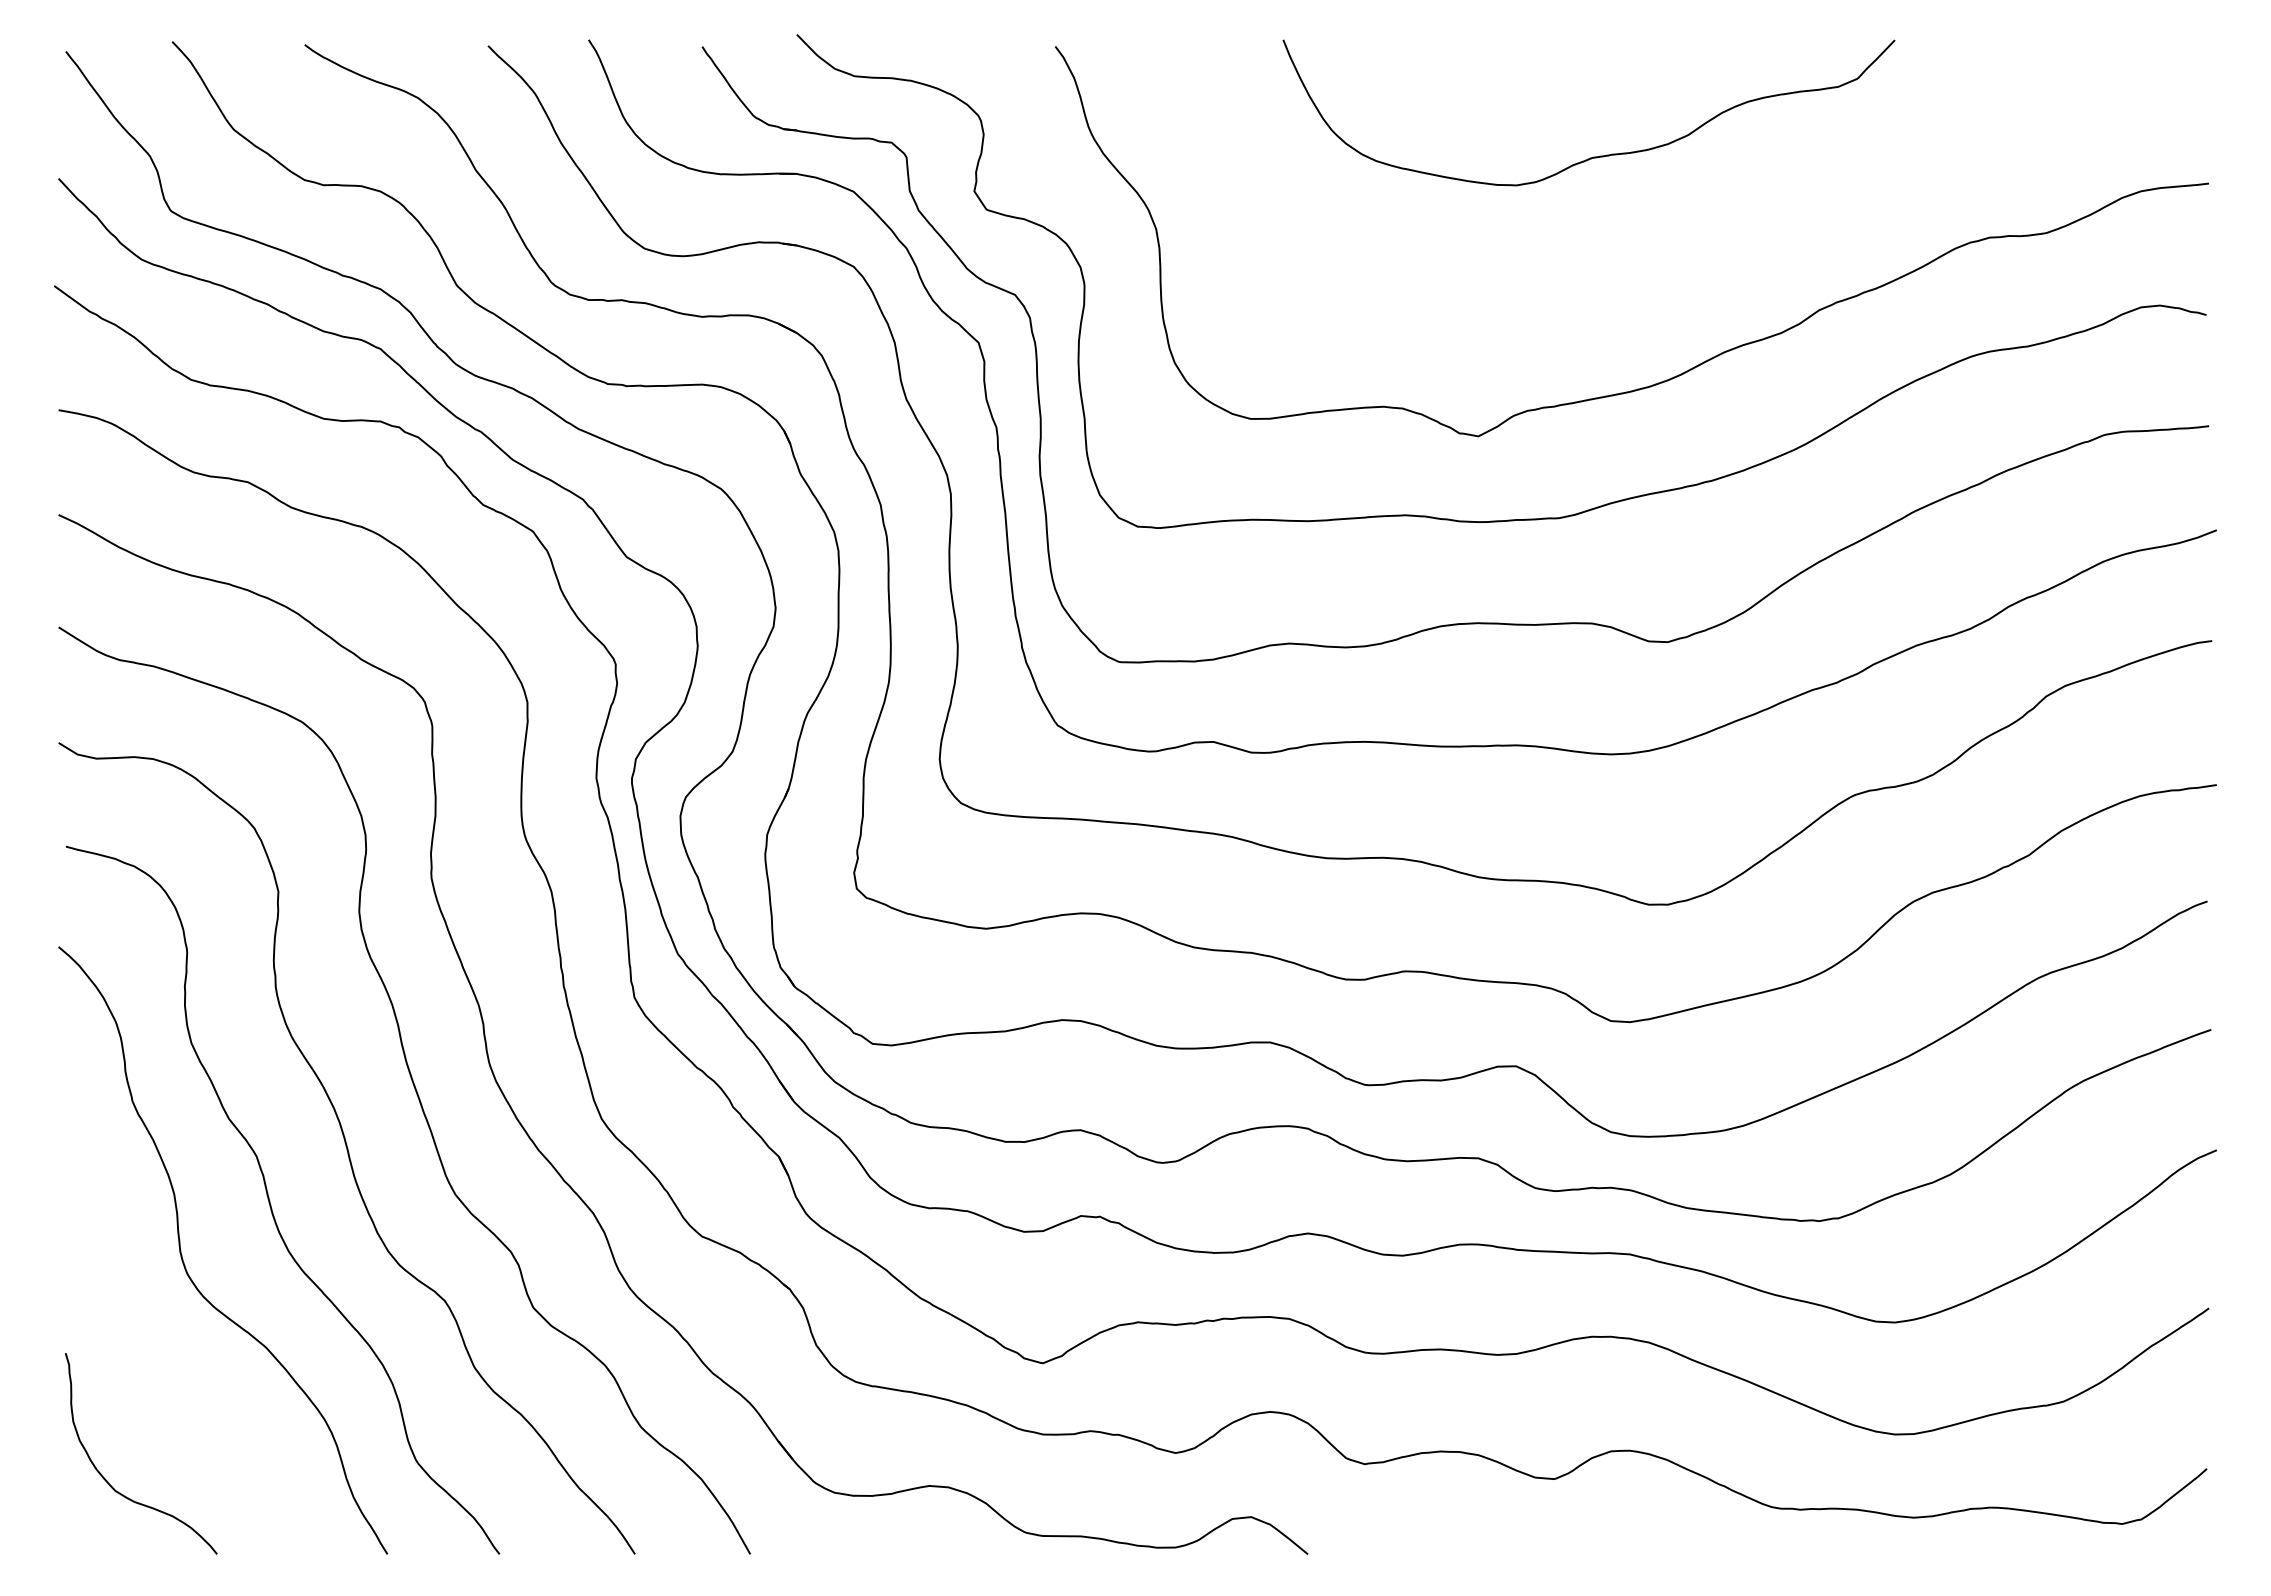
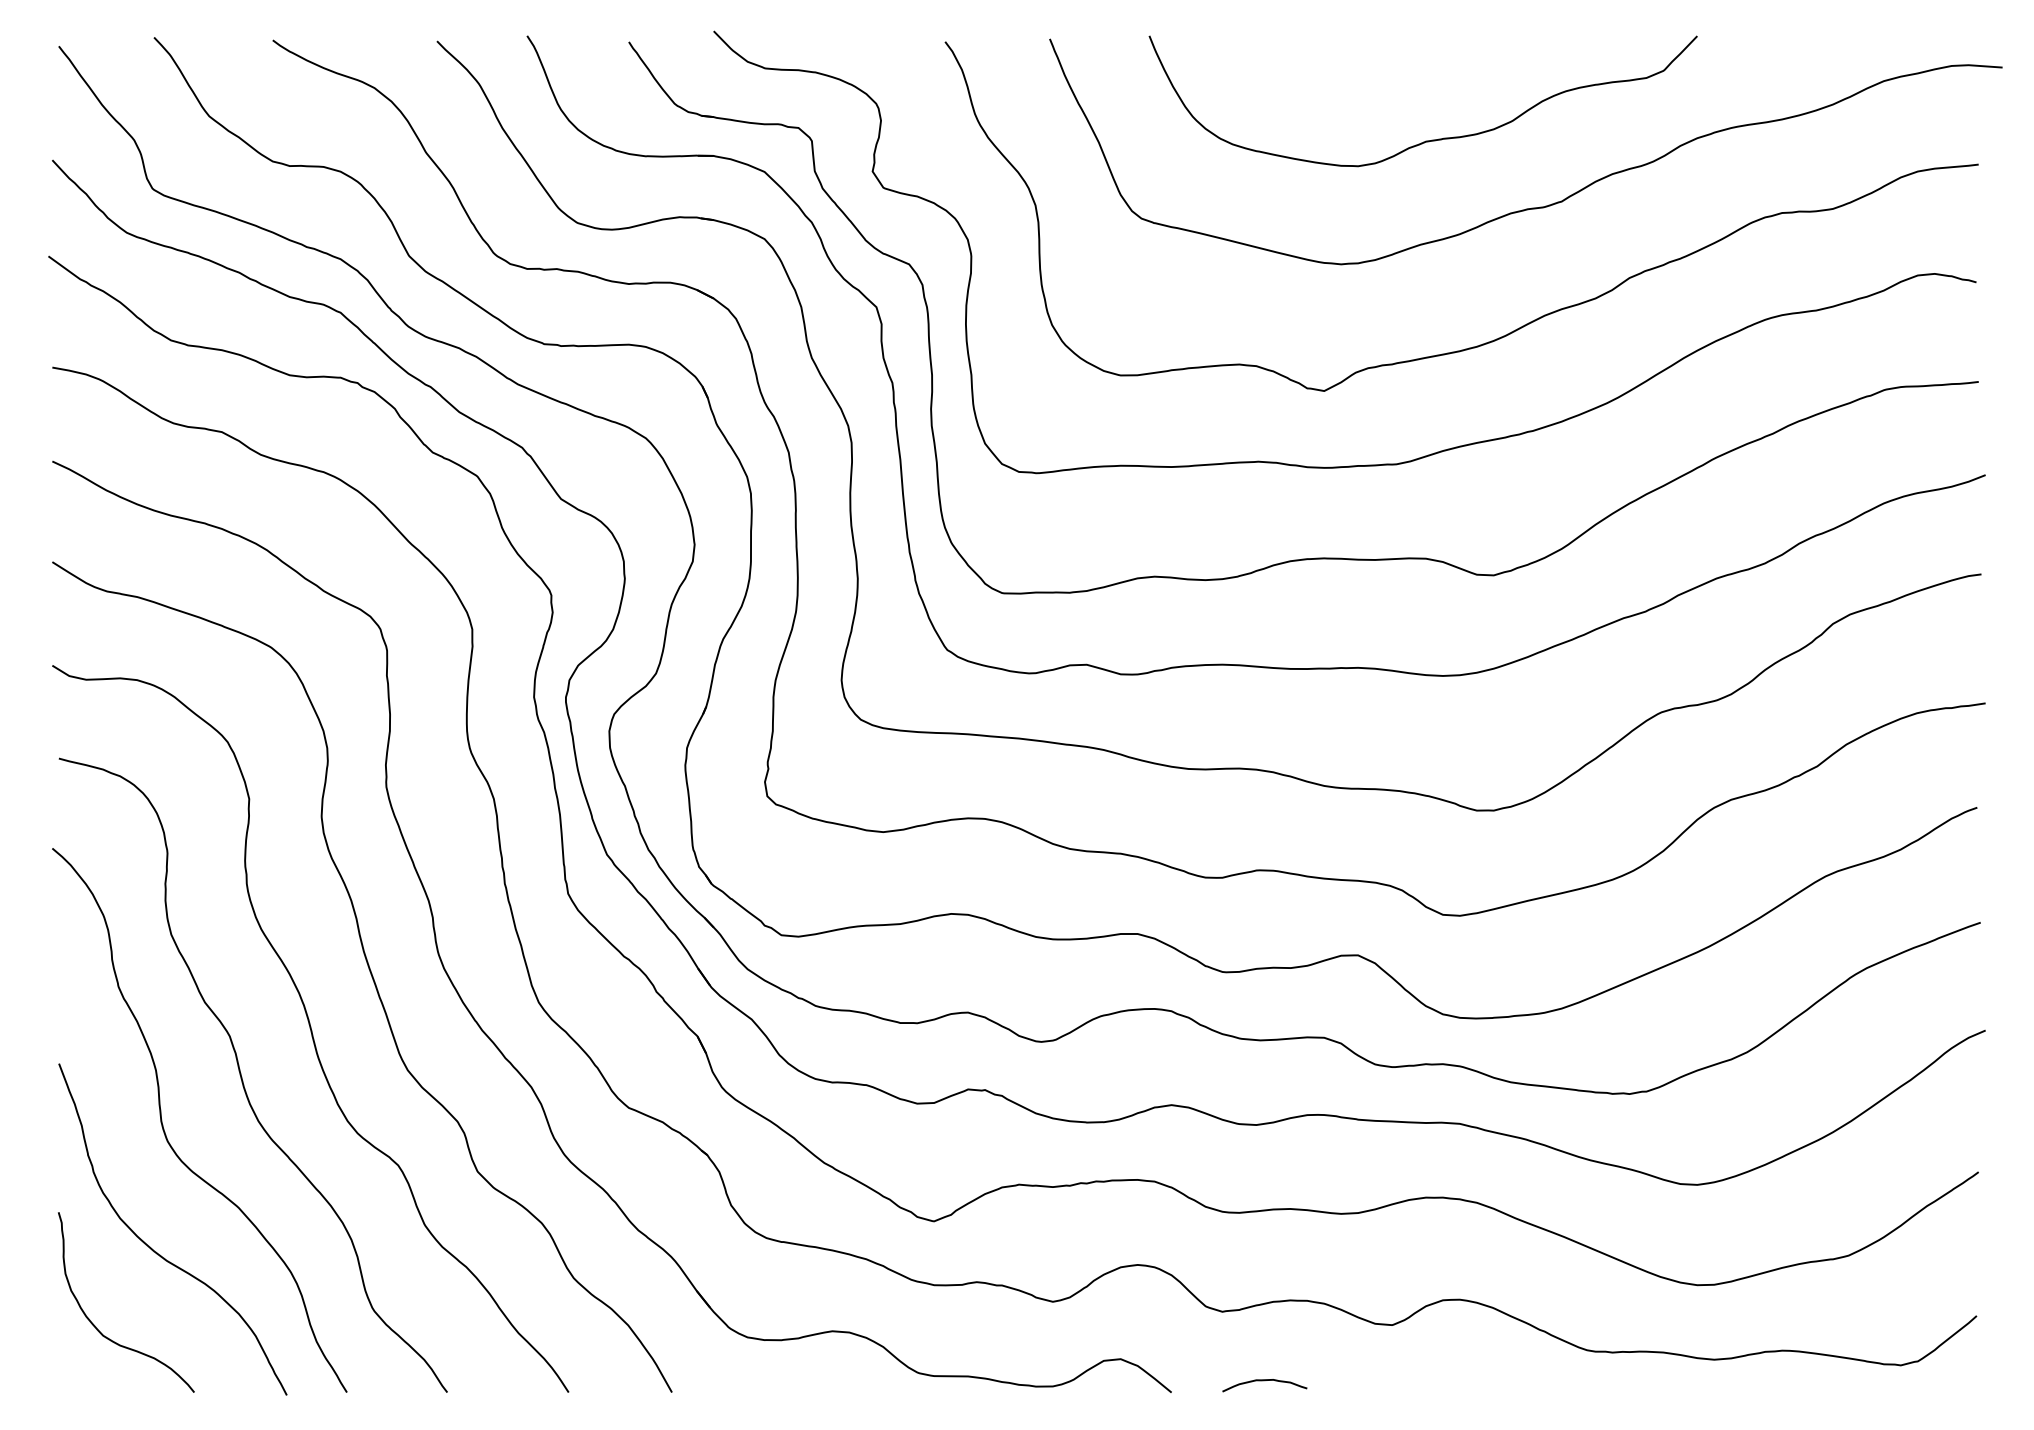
curve: (1711, 231) -> (1532, 207), added
curve: (175, 1397) -> (157, 1252), added
curve: (1411, 1541) -> (1264, 1381), added

